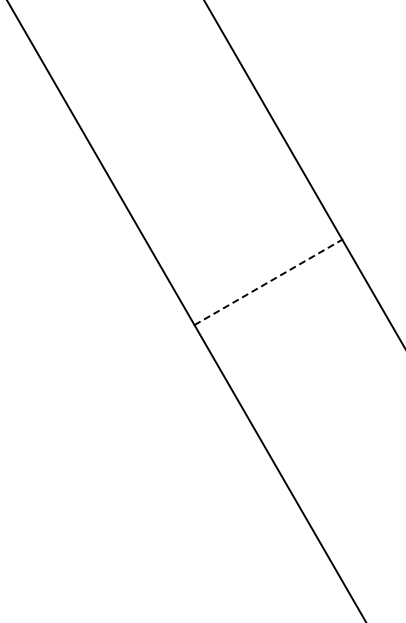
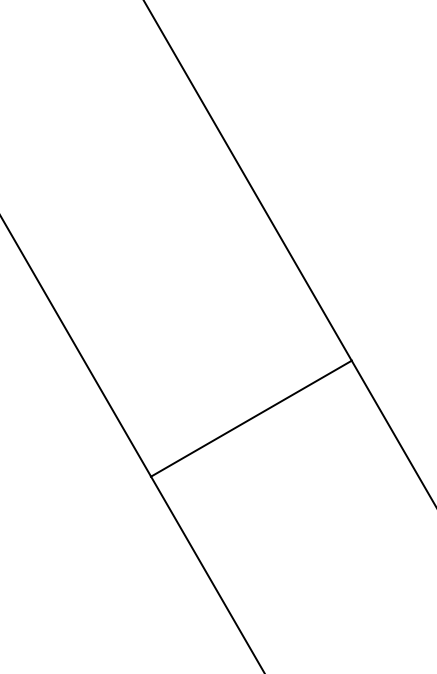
line: (268, 282) -> (251, 418), dashed -> solid

